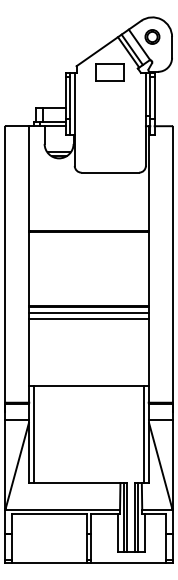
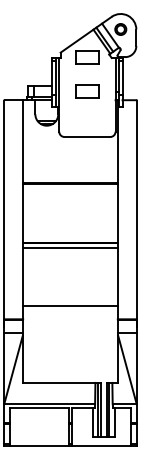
part: (109, 115) -> (86, 91), added
line: (88, 318) -> (70, 252), removed
line: (33, 433) -> (26, 343), removed
line: (144, 433) -> (114, 343), removed

